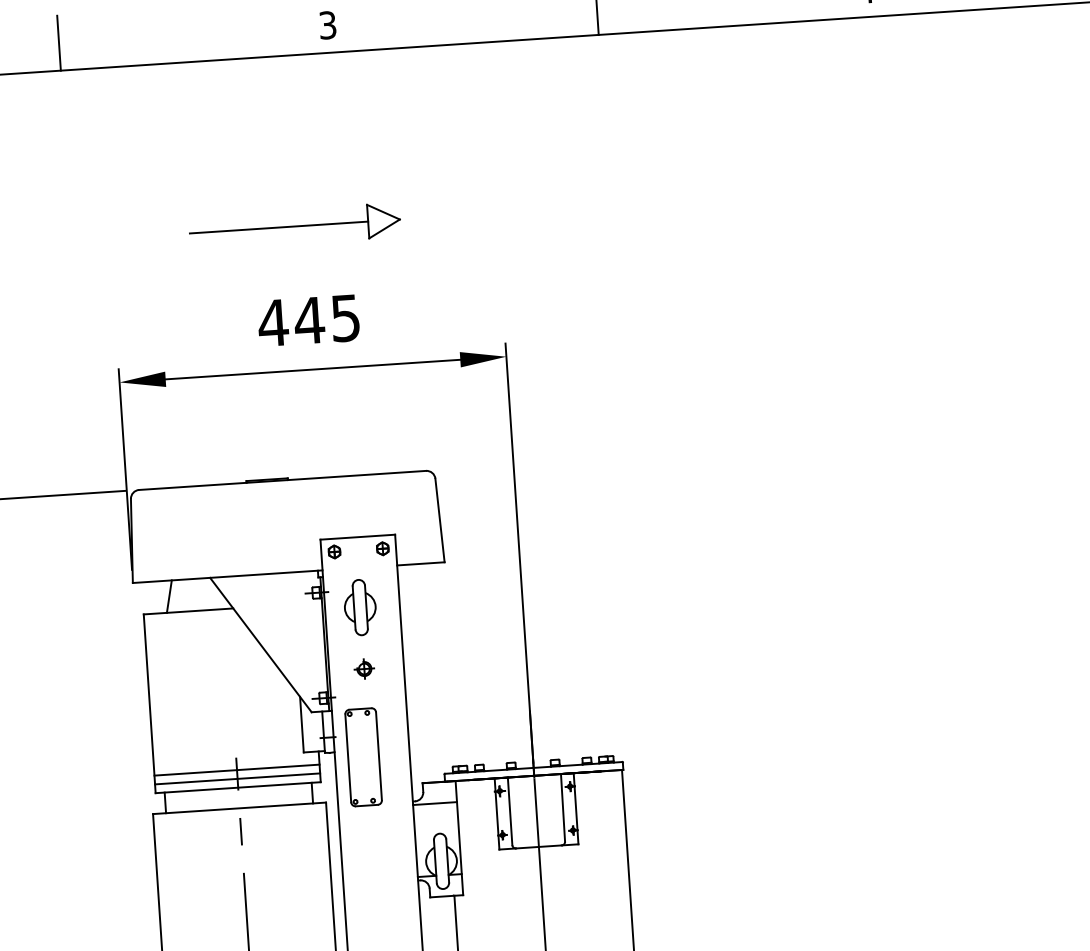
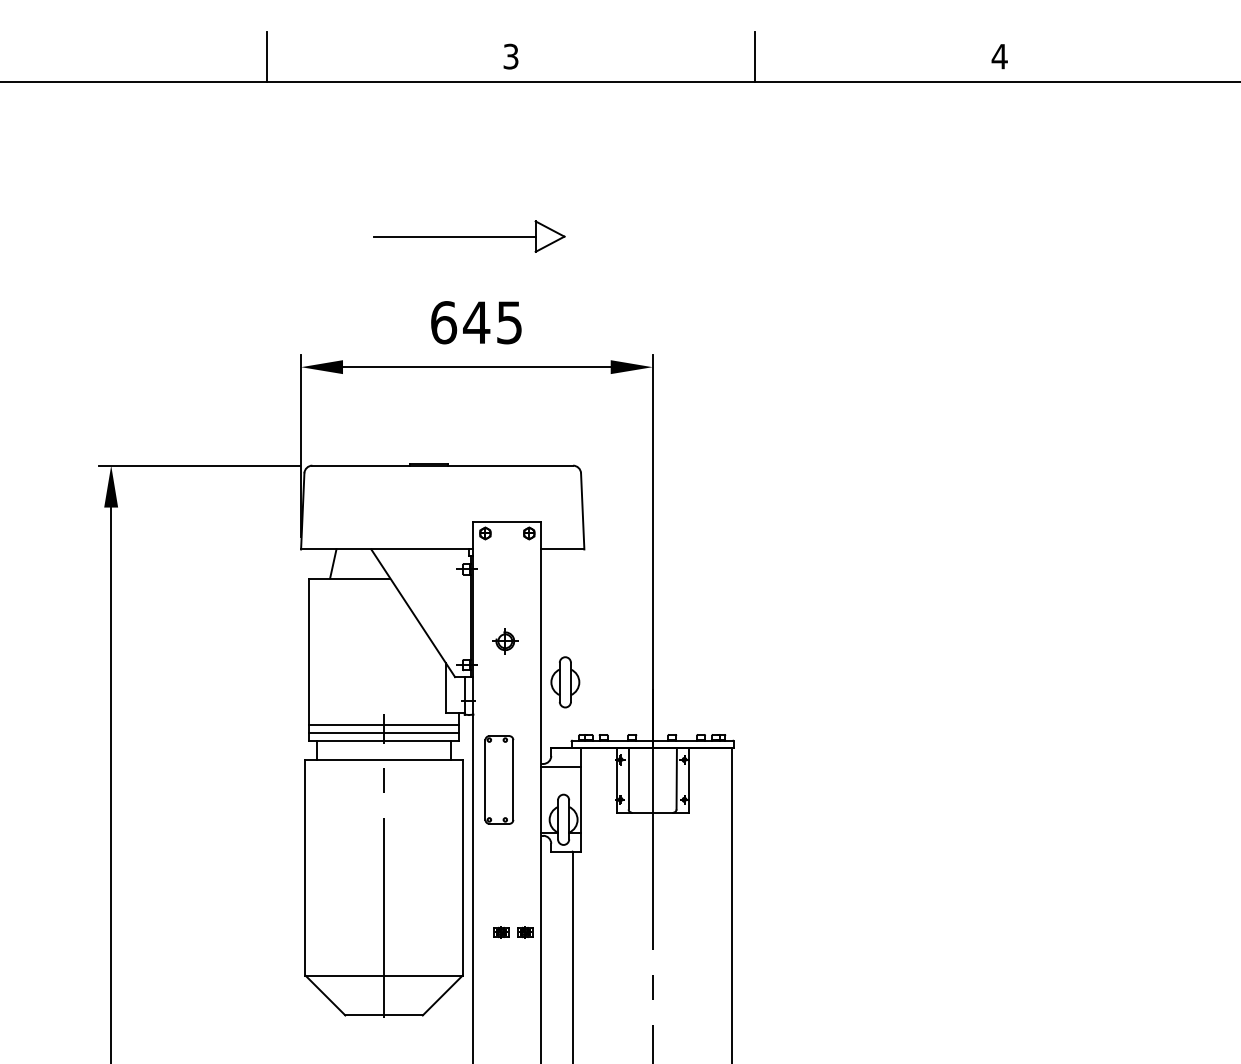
text: (272, 322) -> (443, 322), 445 -> 645
part: (360, 607) -> (565, 682), moved
part: (364, 668) -> (505, 640), size x1.4
part: (363, 756) -> (499, 779), moved

